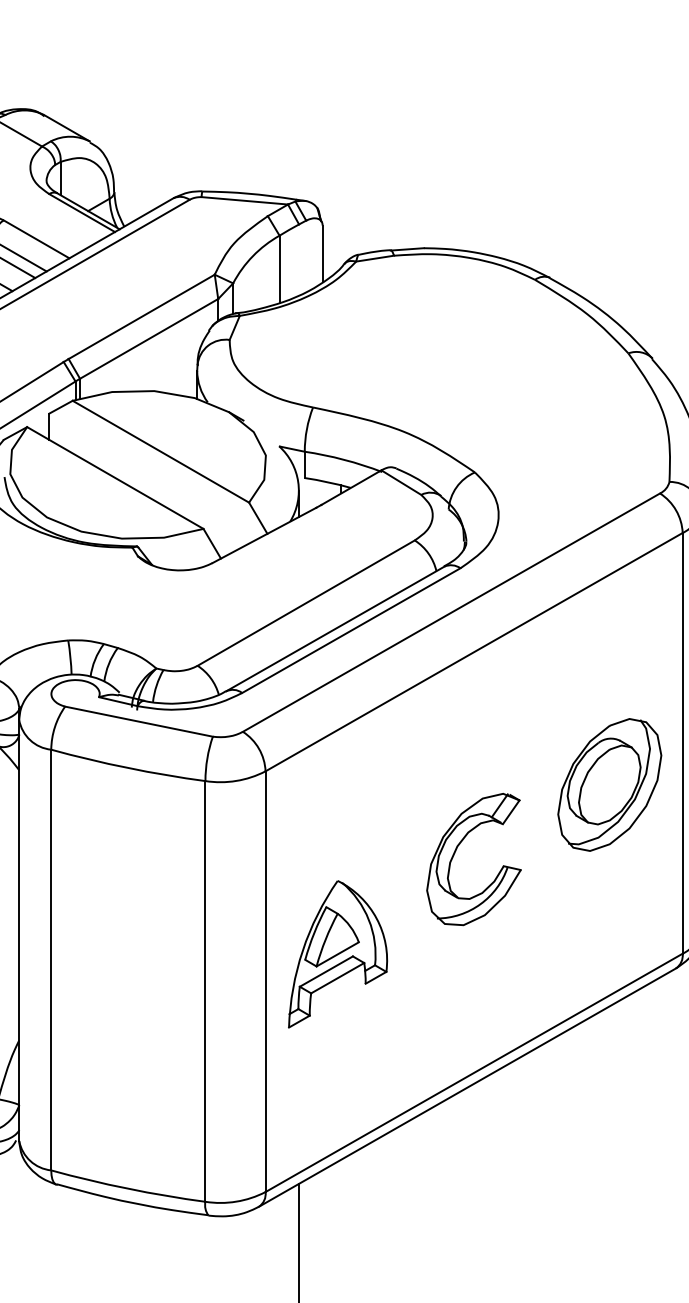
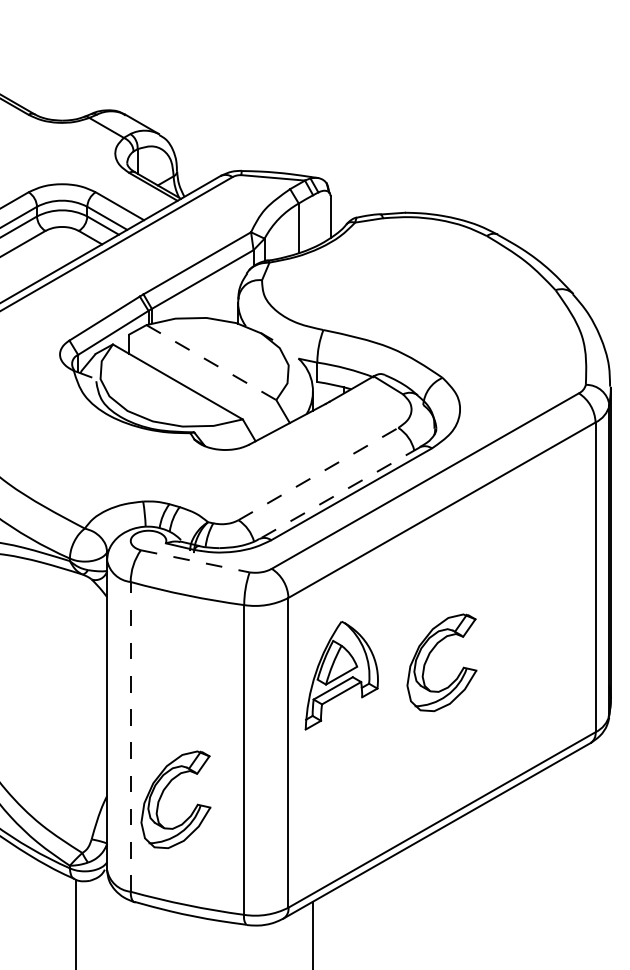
line: (161, 451) -> (211, 362), solid -> dashed
line: (306, 602) -> (318, 473), solid -> dashed
line: (334, 629) -> (339, 493), solid -> dashed
line: (139, 721) -> (195, 561), solid -> dashed
part: (609, 784) -> (541, 607), removed
part: (337, 954) -> (341, 675), moved
line: (51, 959) -> (130, 736), solid -> dashed
part: (95, 1036) -> (163, 793), added

